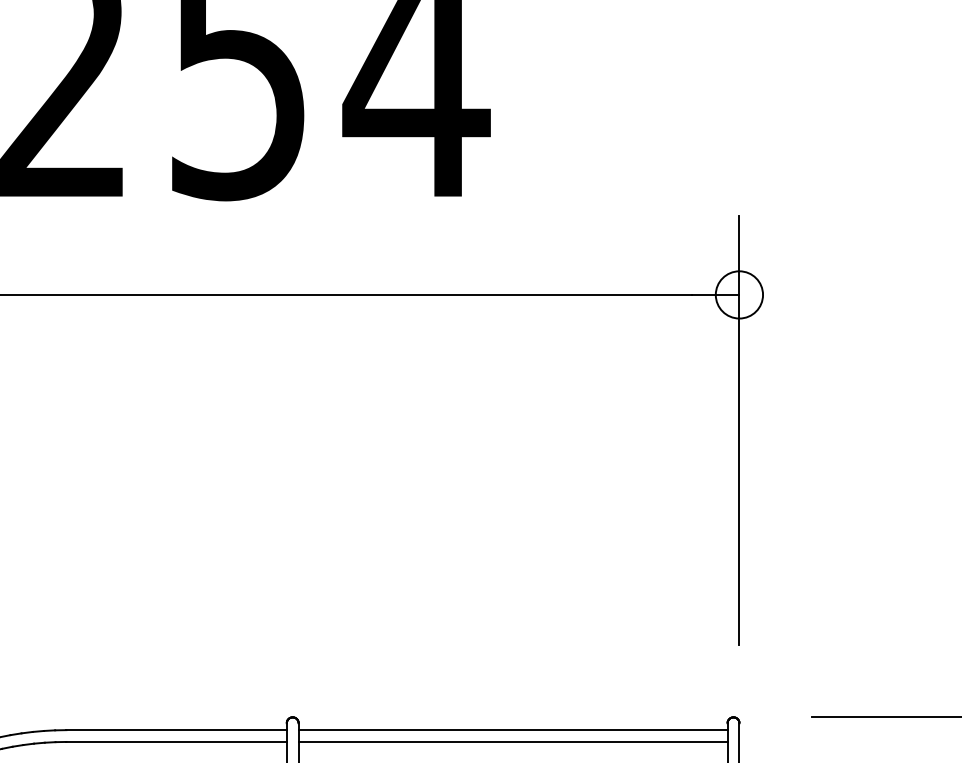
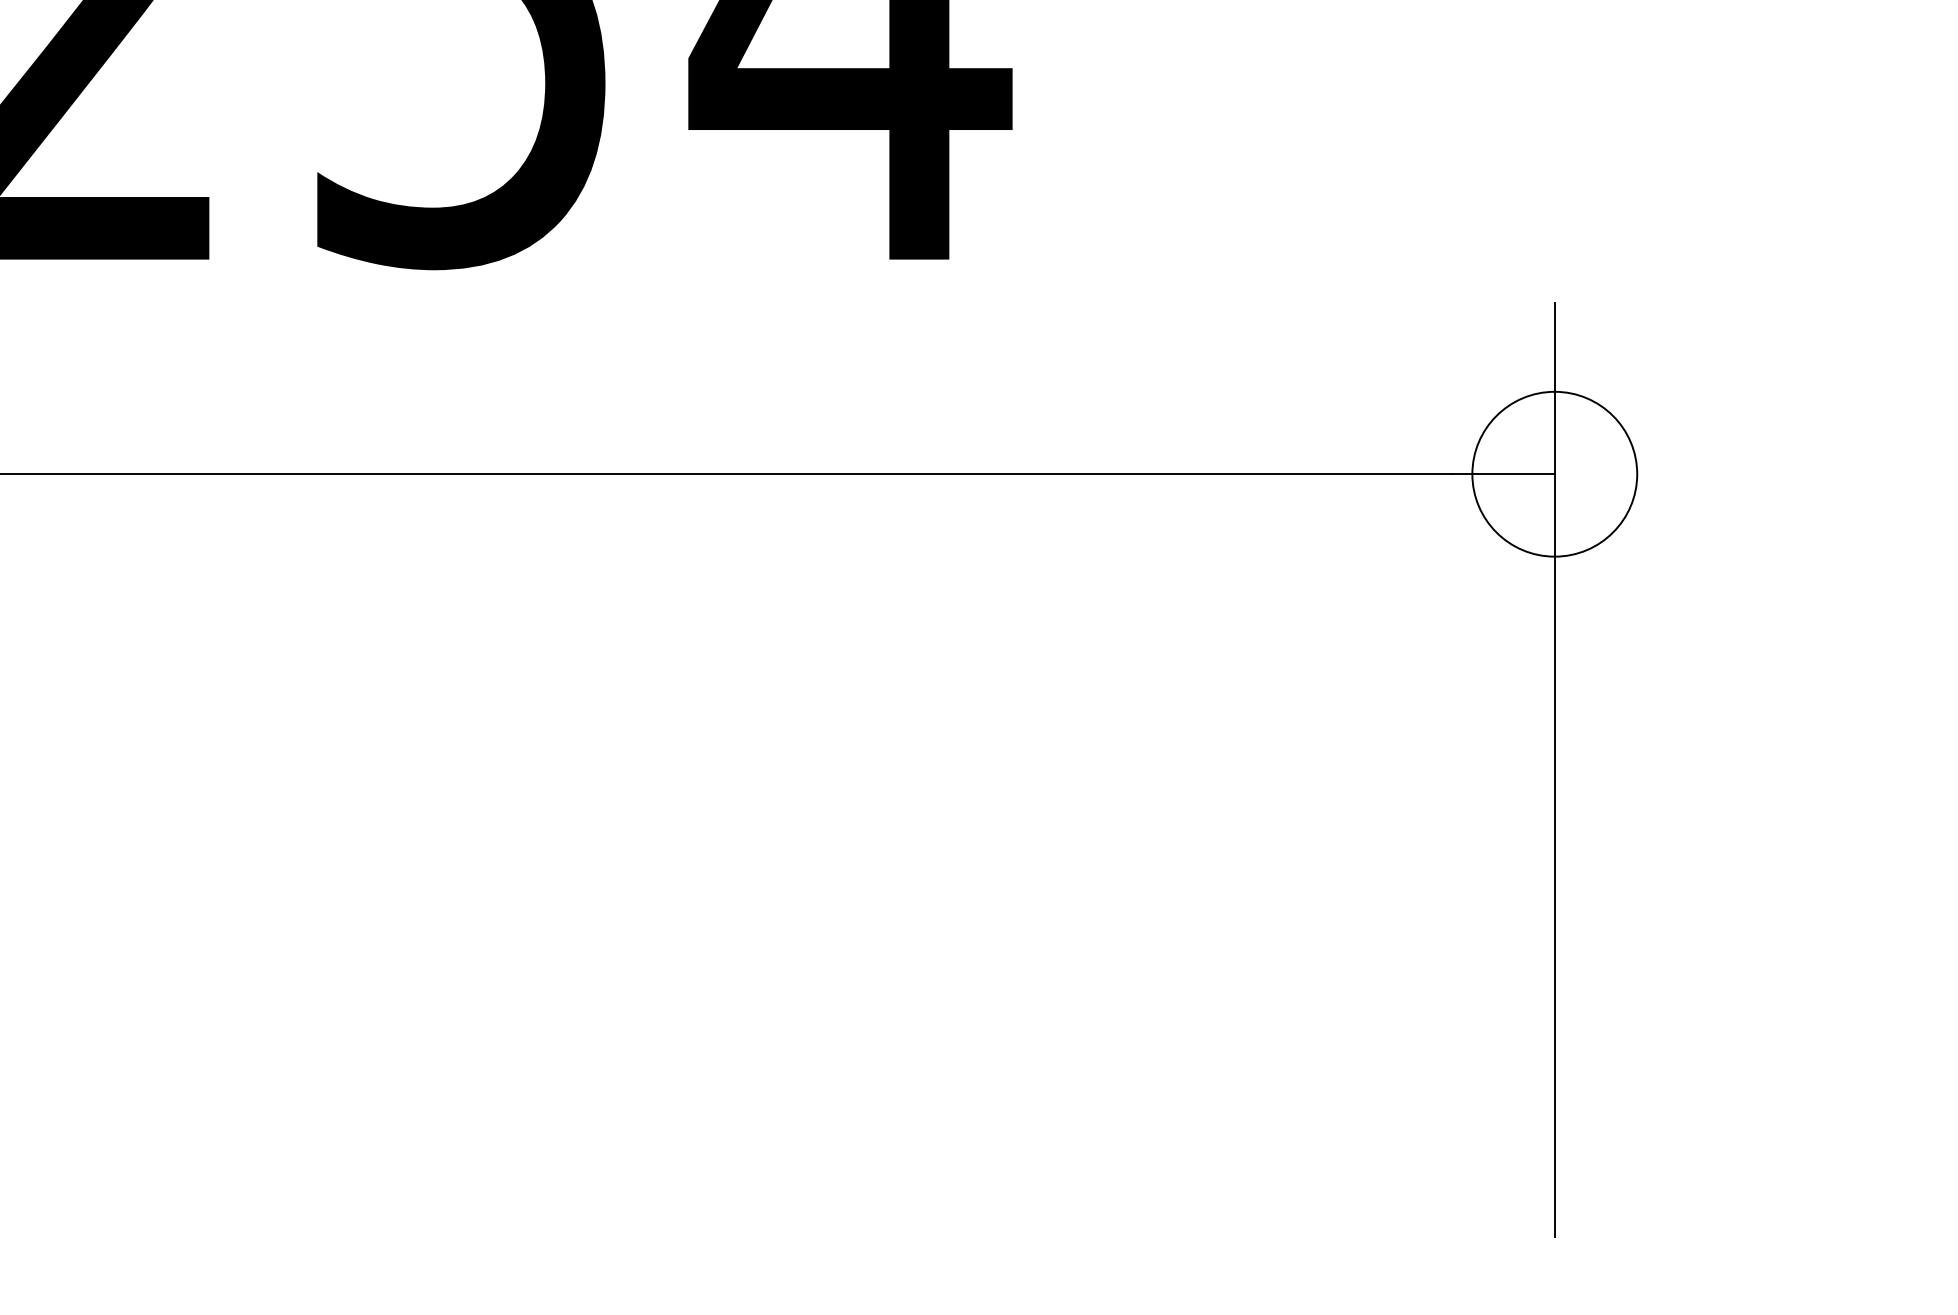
circle: (739, 294) -> (1554, 473), size x1.6

